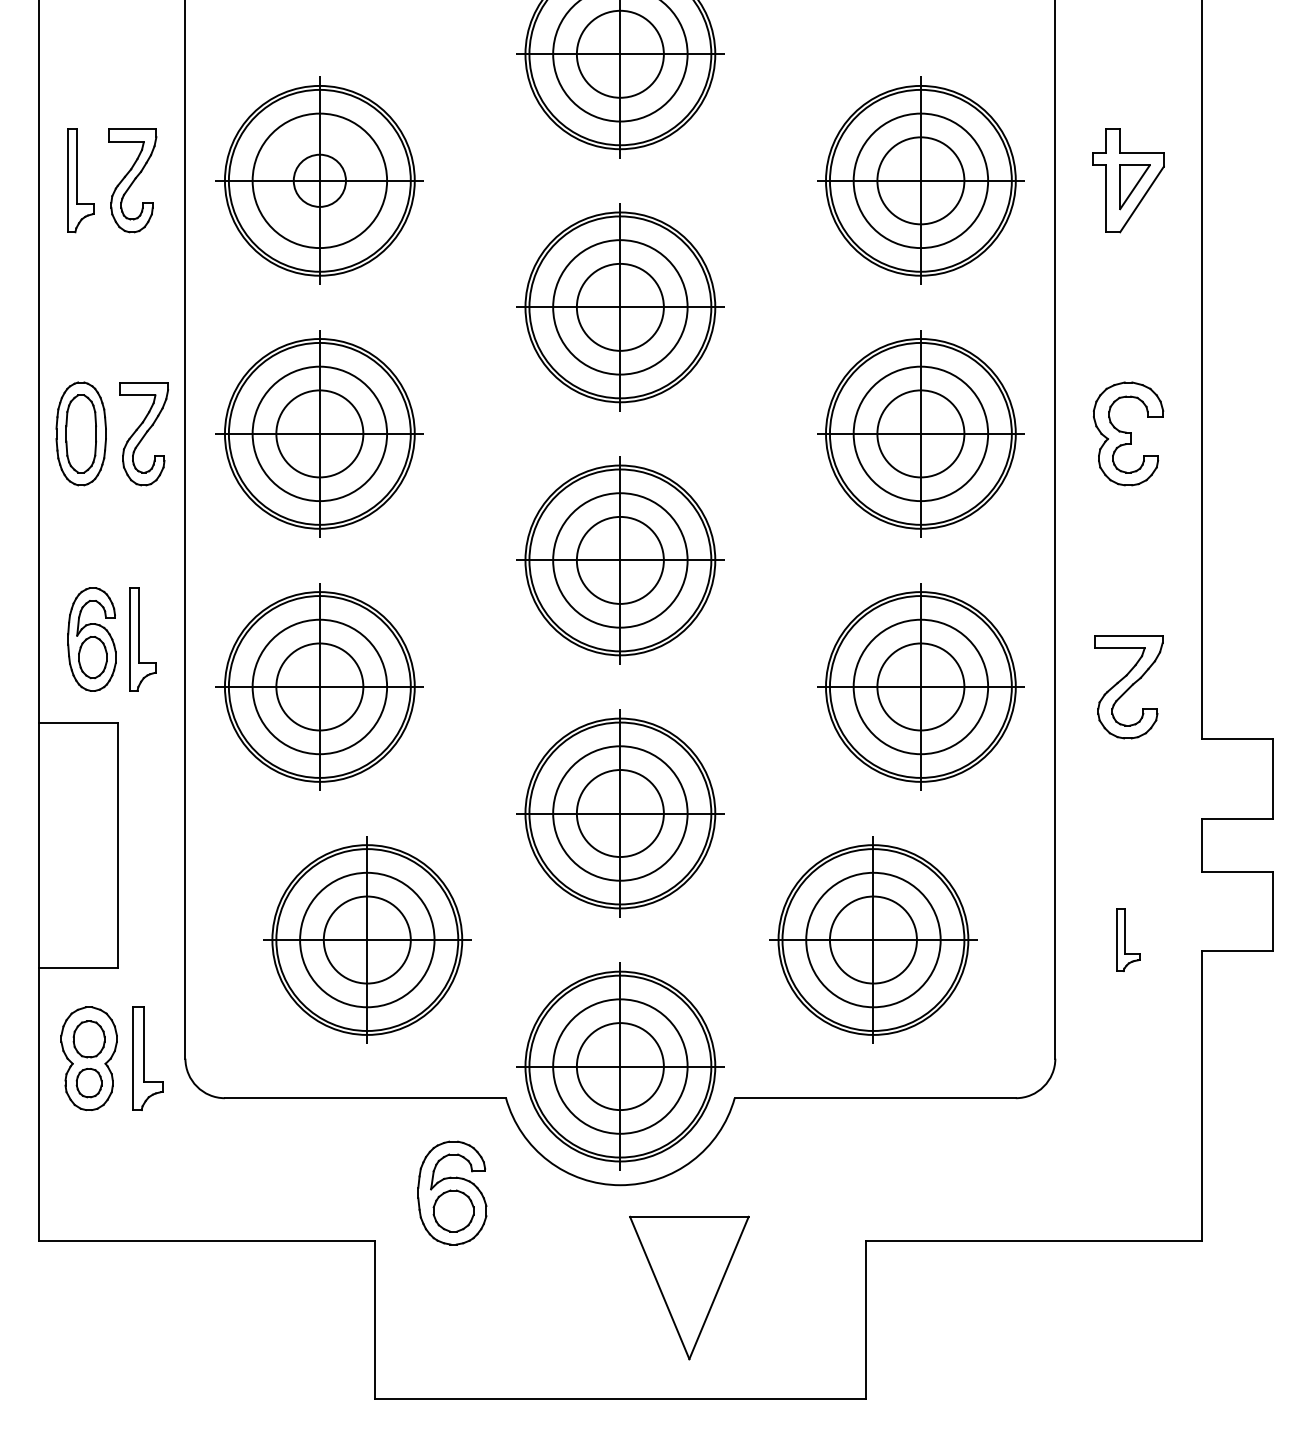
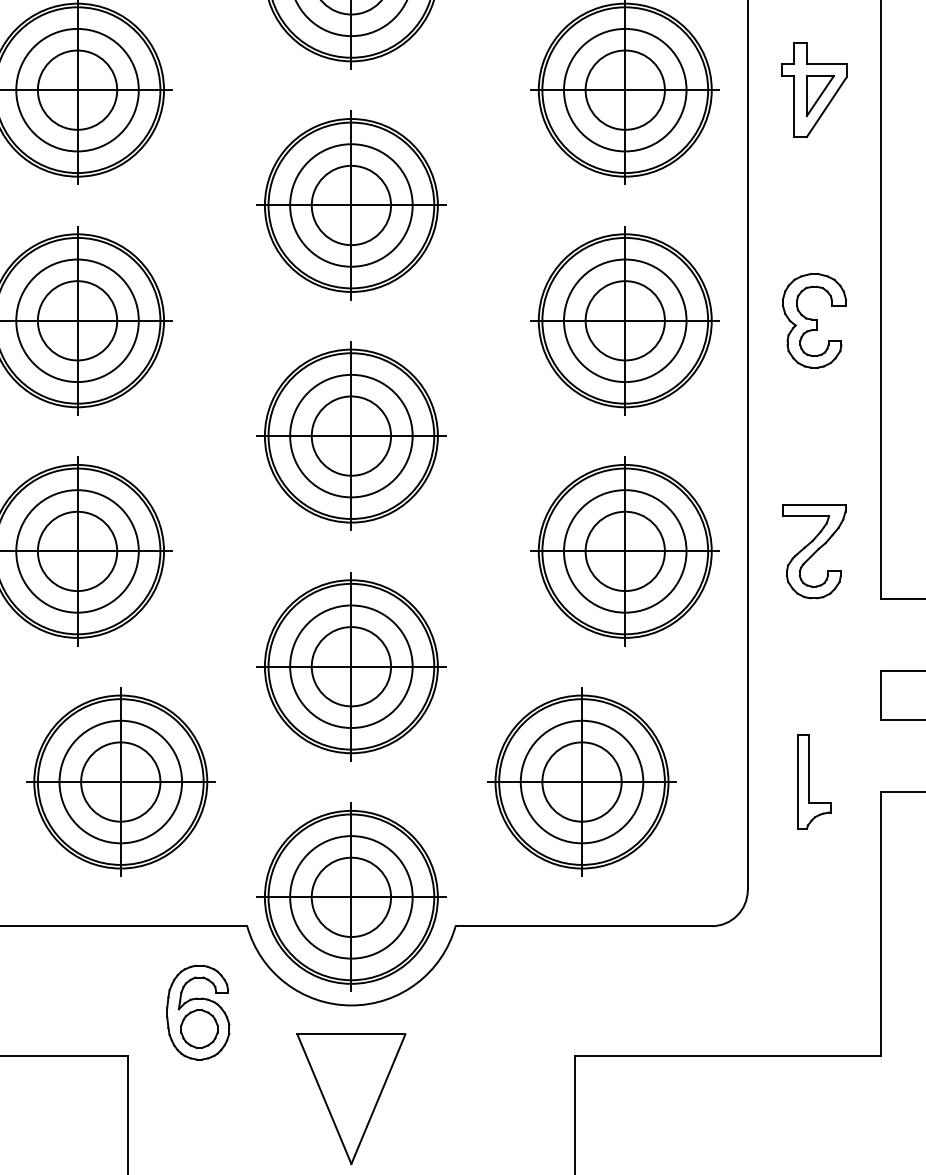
circle: (319, 180) -> (77, 89), size x1.67
part: (1128, 940) -> (814, 782), size x1.67
part: (689, 1287) -> (351, 1098), moved

